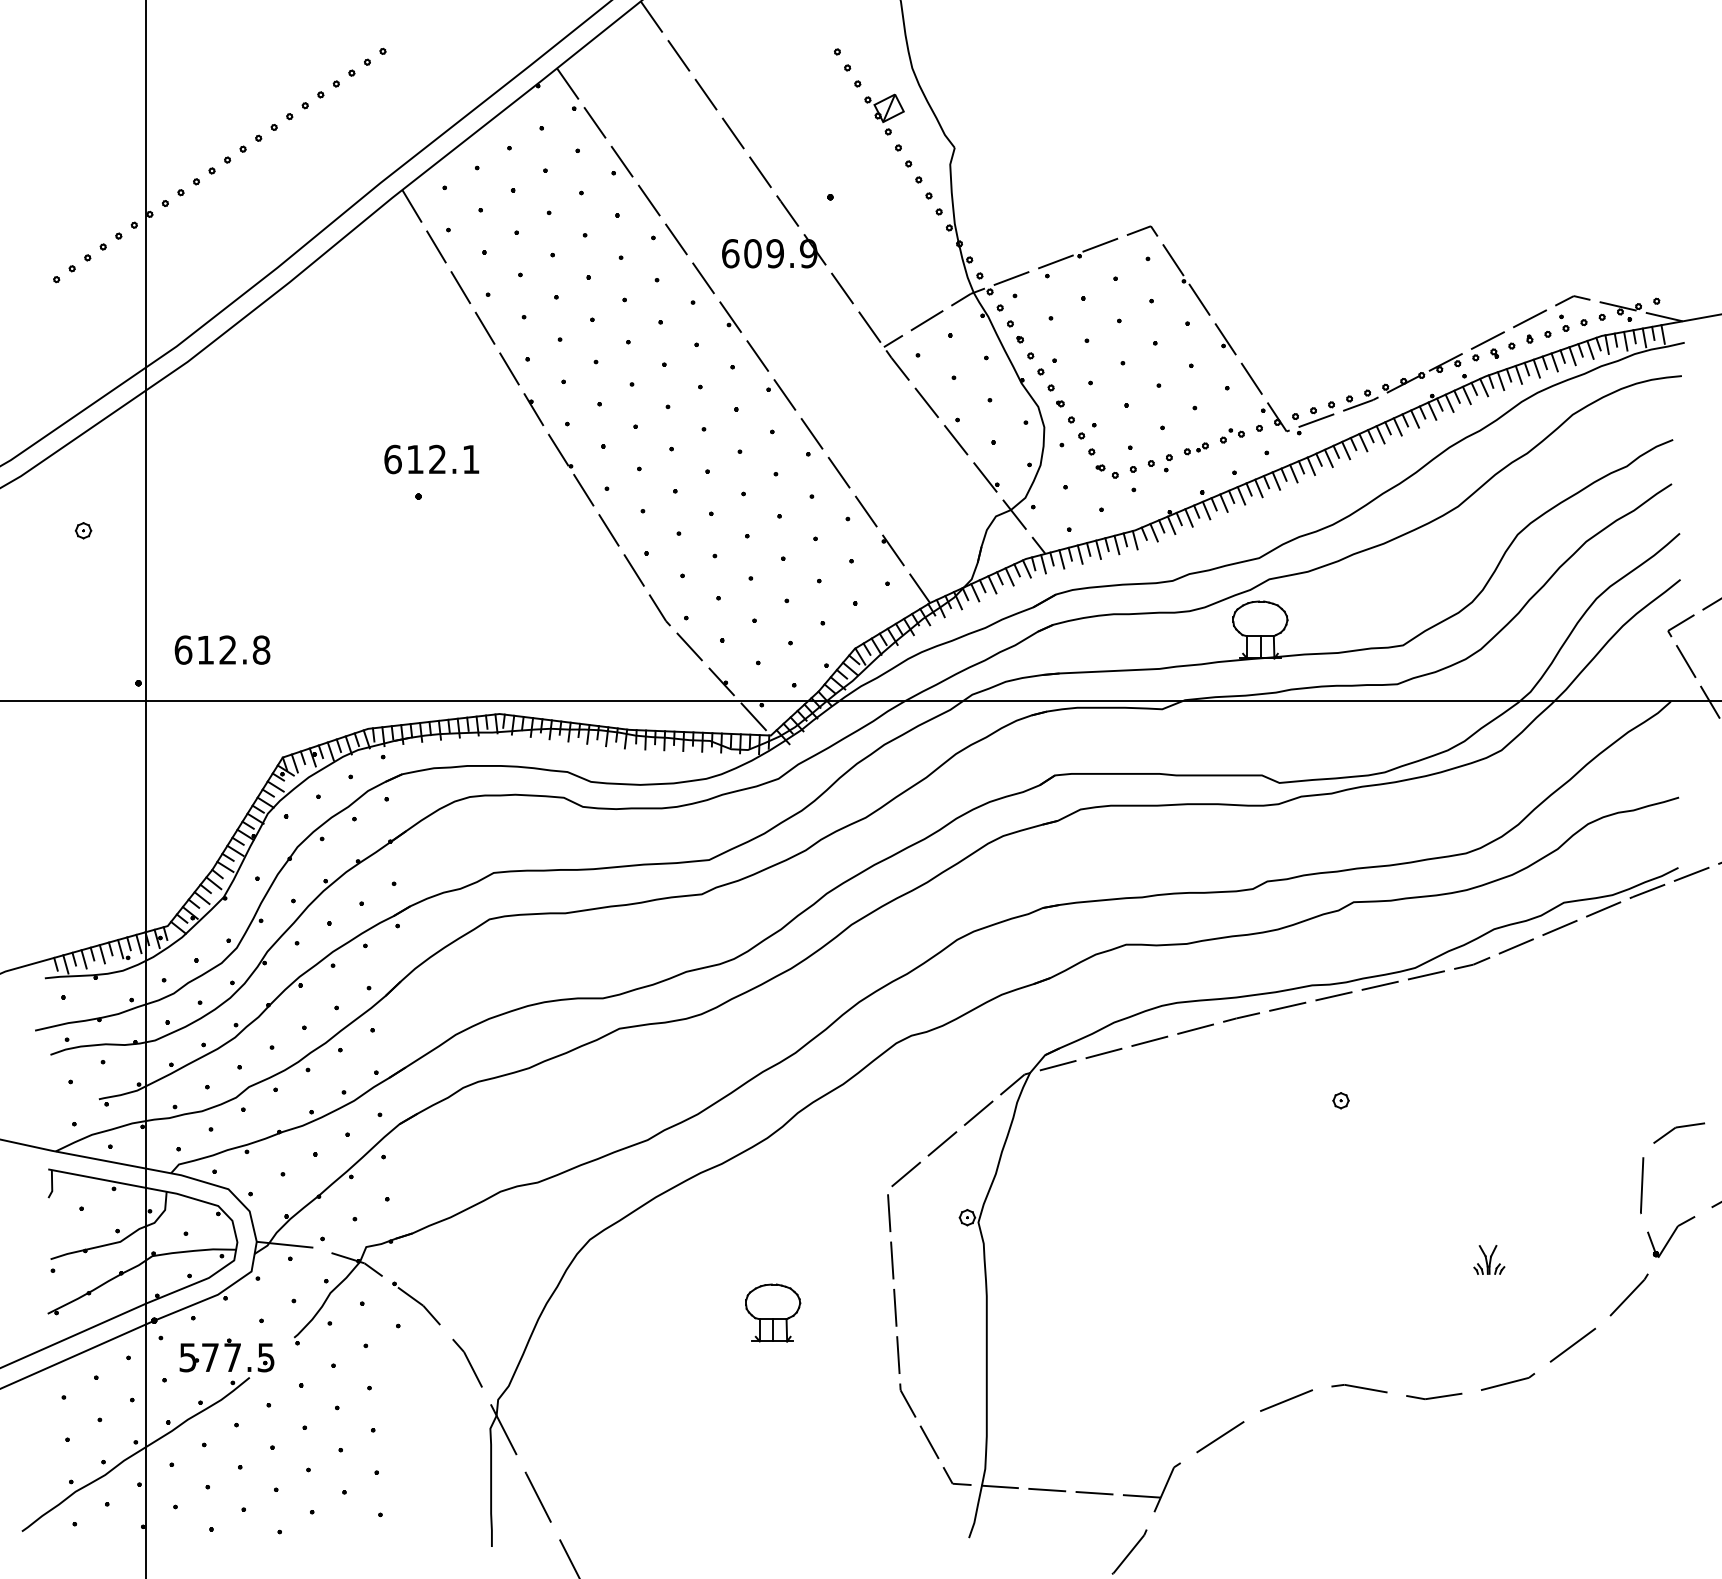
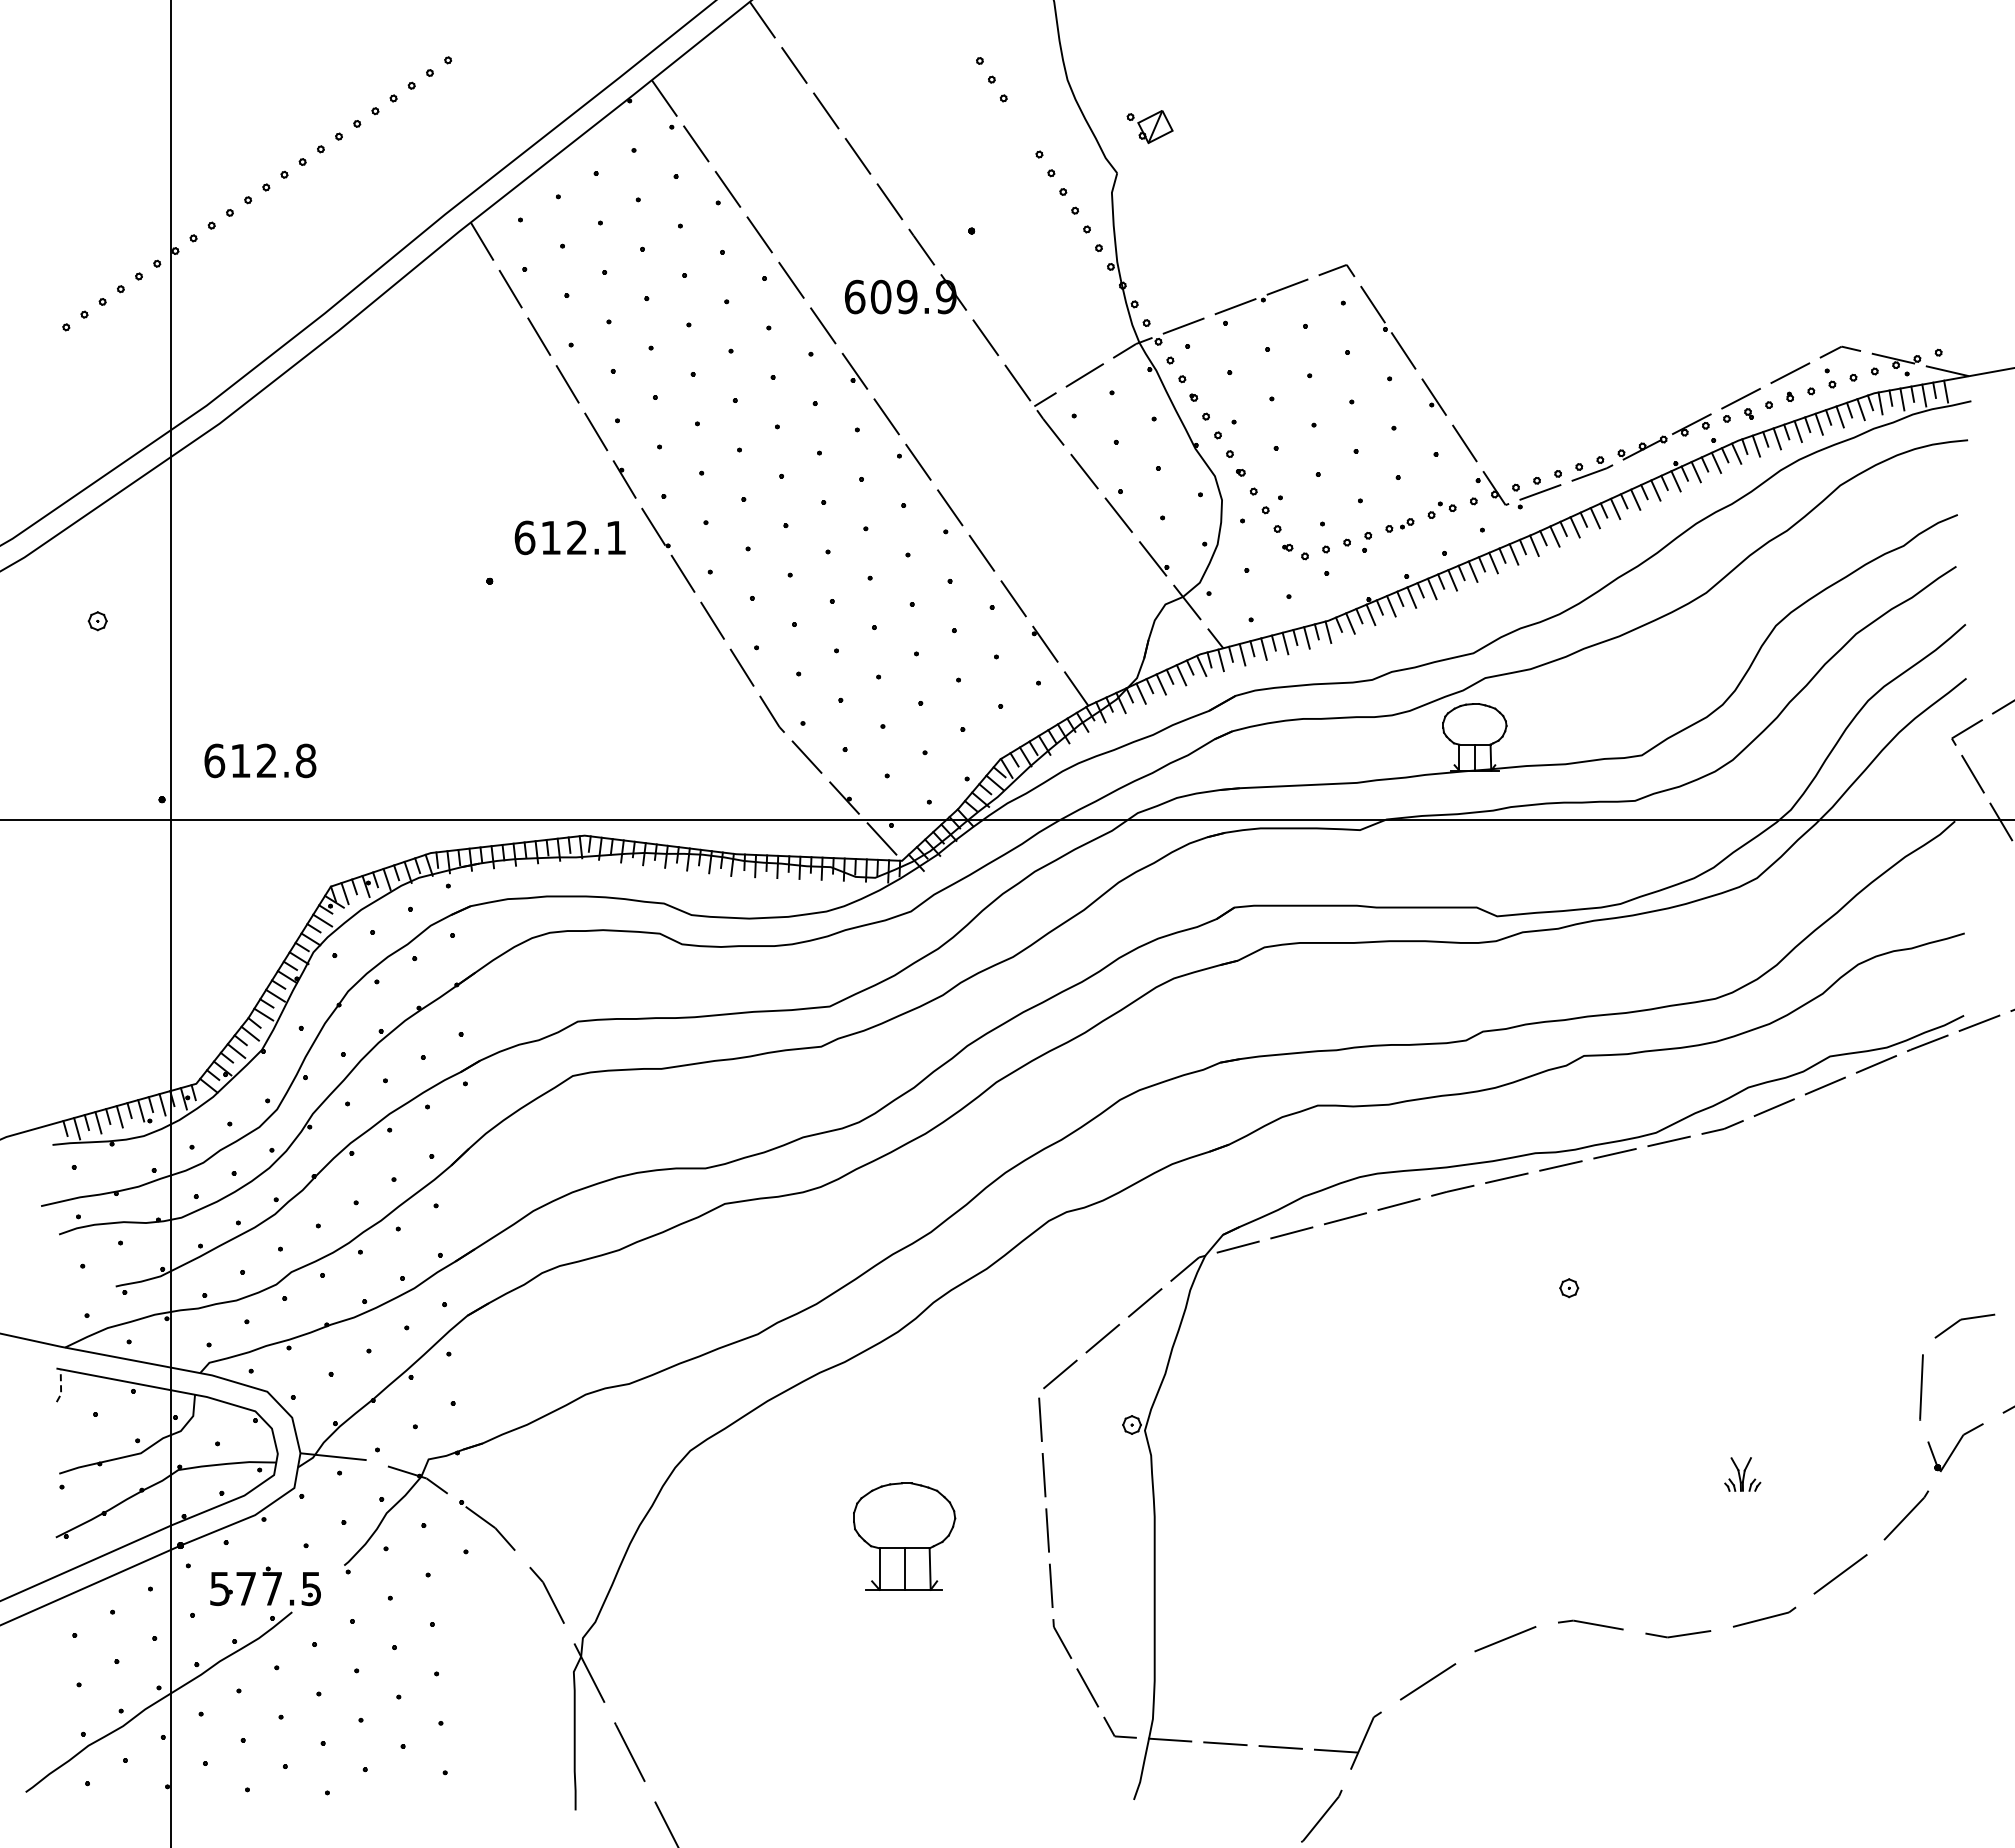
part: (884, 108) -> (1149, 127), moved
text: (431, 459) -> (569, 537), moved
line: (52, 1185) -> (61, 1387), solid -> dashed
part: (772, 1312) -> (904, 1536), size x1.6

